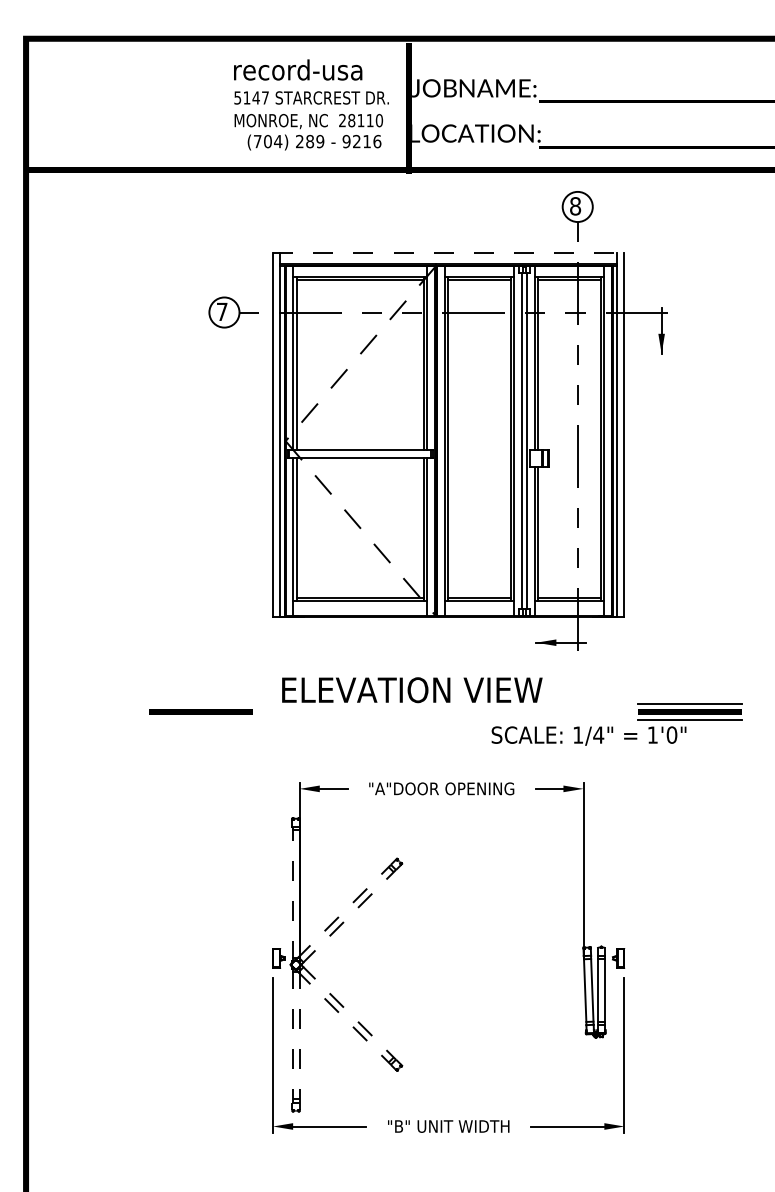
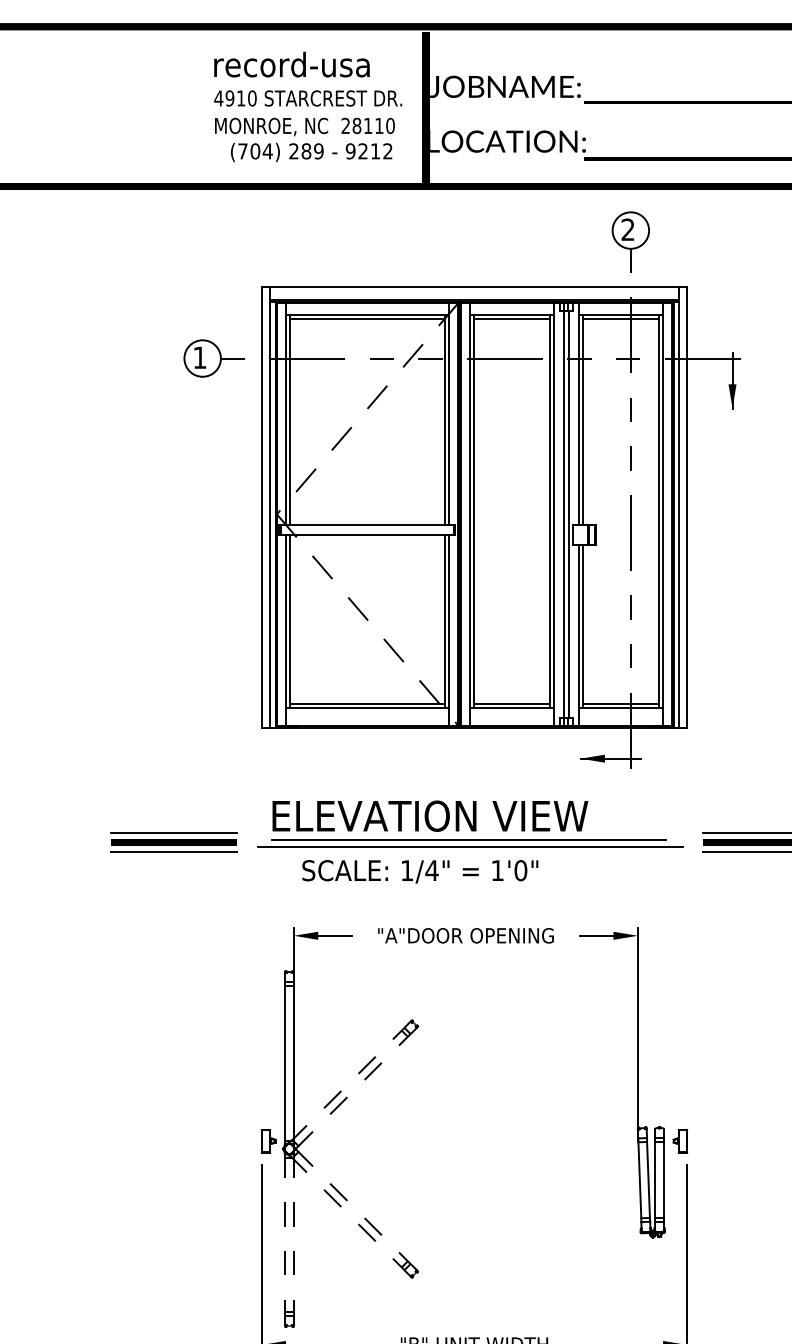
text: (251, 97) -> (235, 97), 5147 -> 4910
text: (377, 141) -> (388, 151), 9216 -> 9212
text: (575, 206) -> (628, 230), 8 -> 2
line: (448, 253) -> (474, 286), dashed -> solid
text: (222, 311) -> (200, 357), 7 -> 1
line: (200, 703) -> (173, 832), added
line: (443, 710) -> (468, 840), added
line: (445, 715) -> (470, 846), added
line: (200, 719) -> (173, 851), added
text: (588, 735) -> (419, 871), moved
line: (292, 894) -> (285, 1063), dashed -> solid

